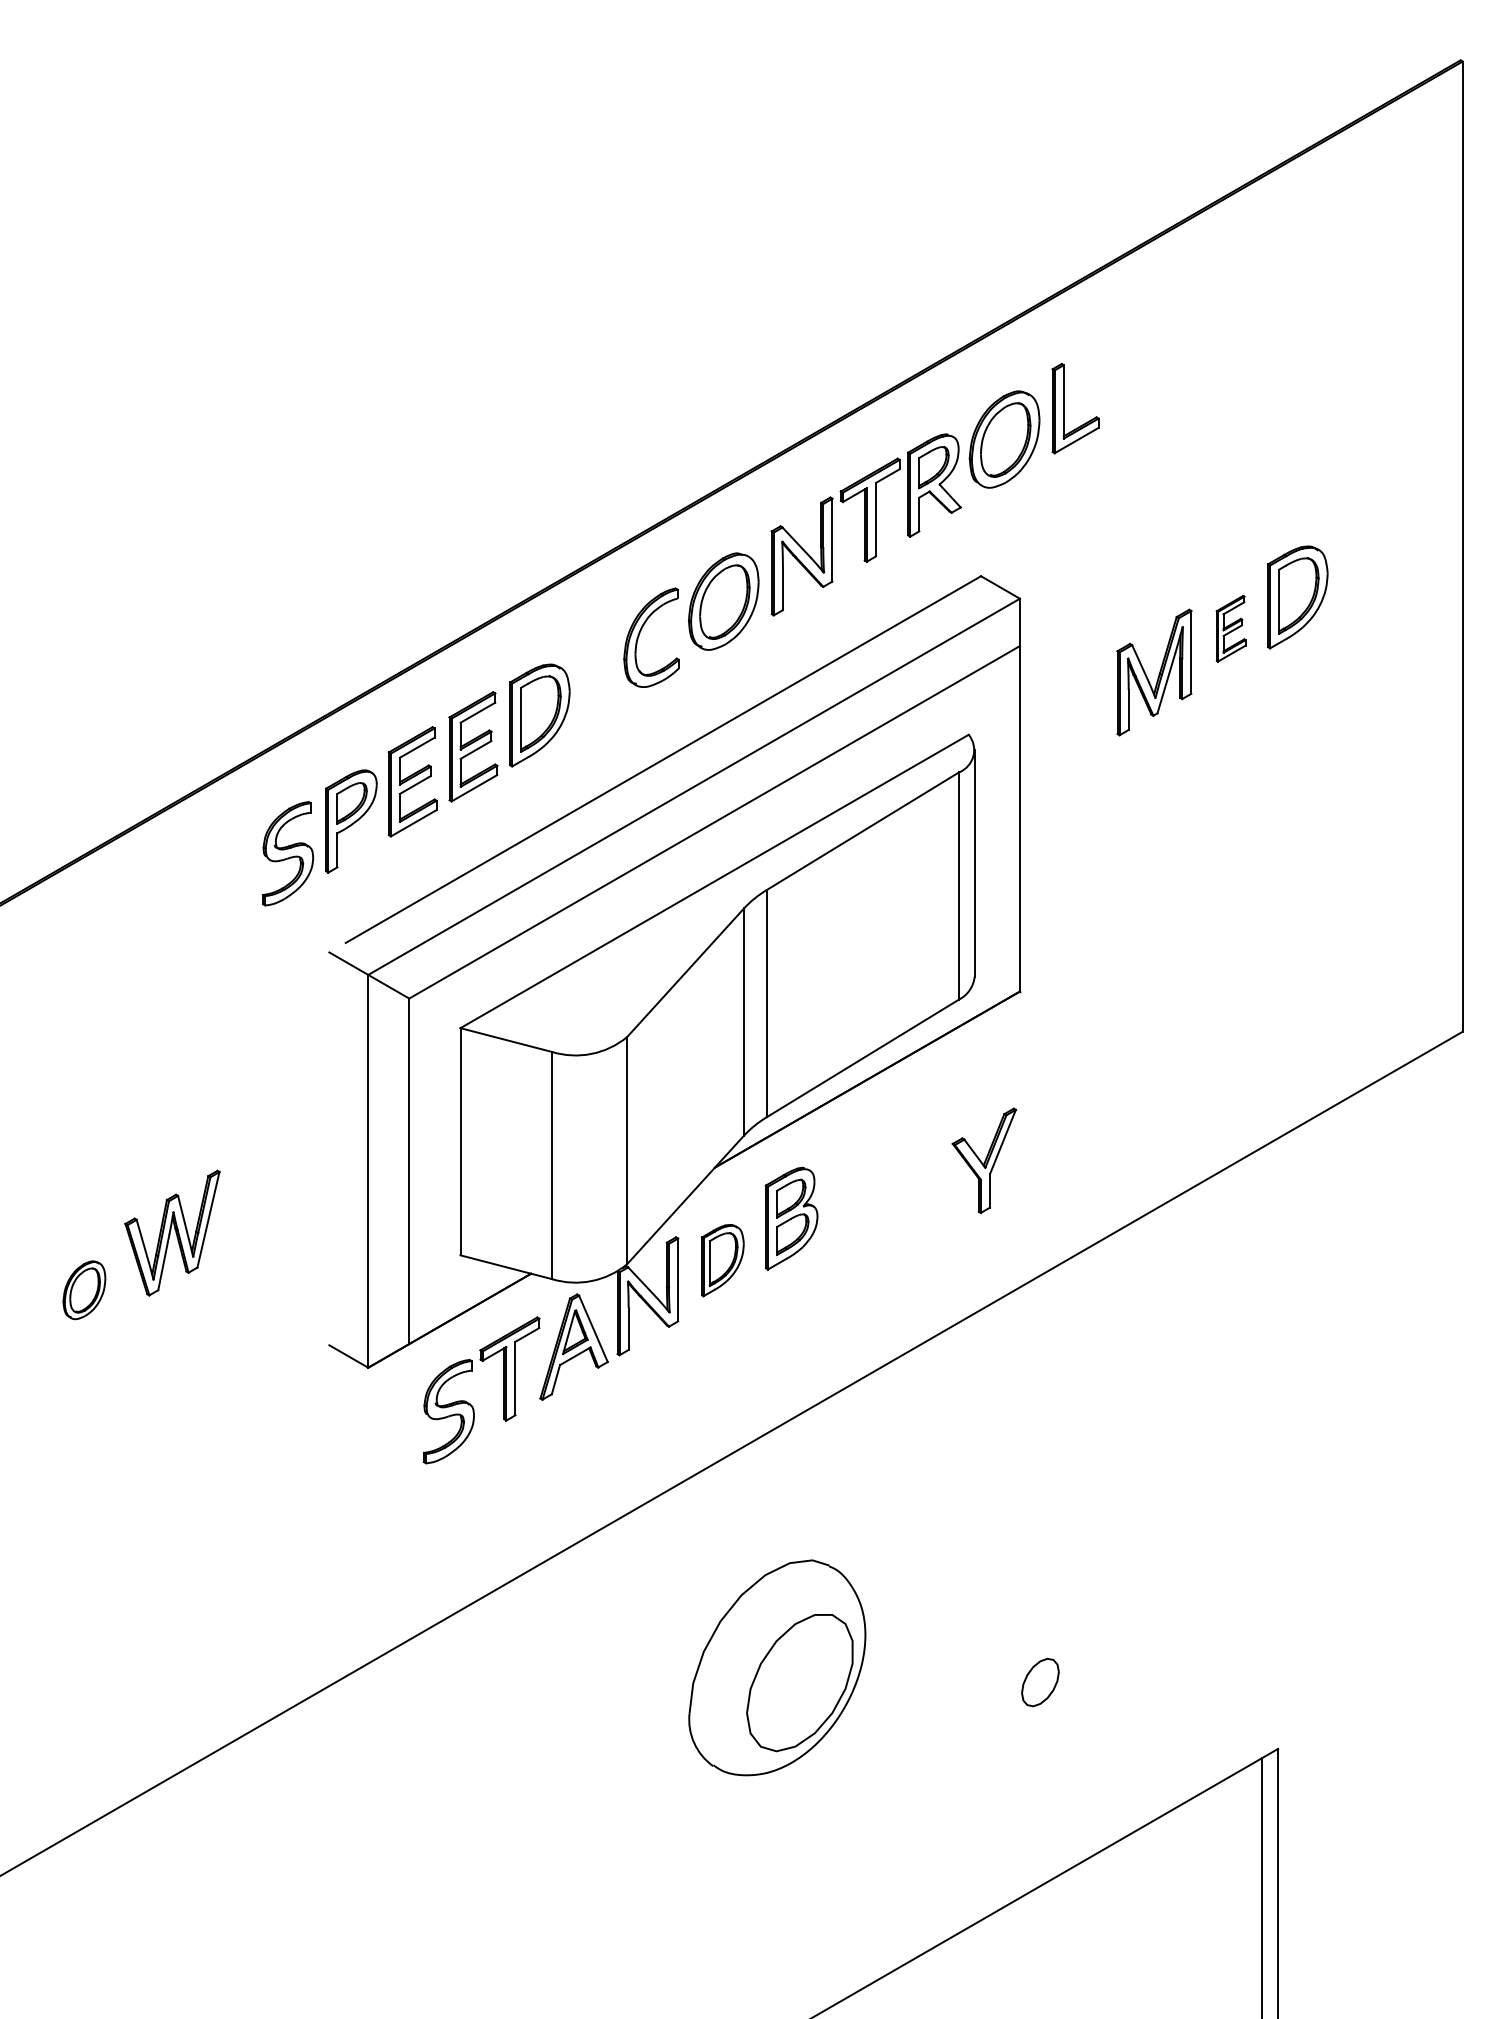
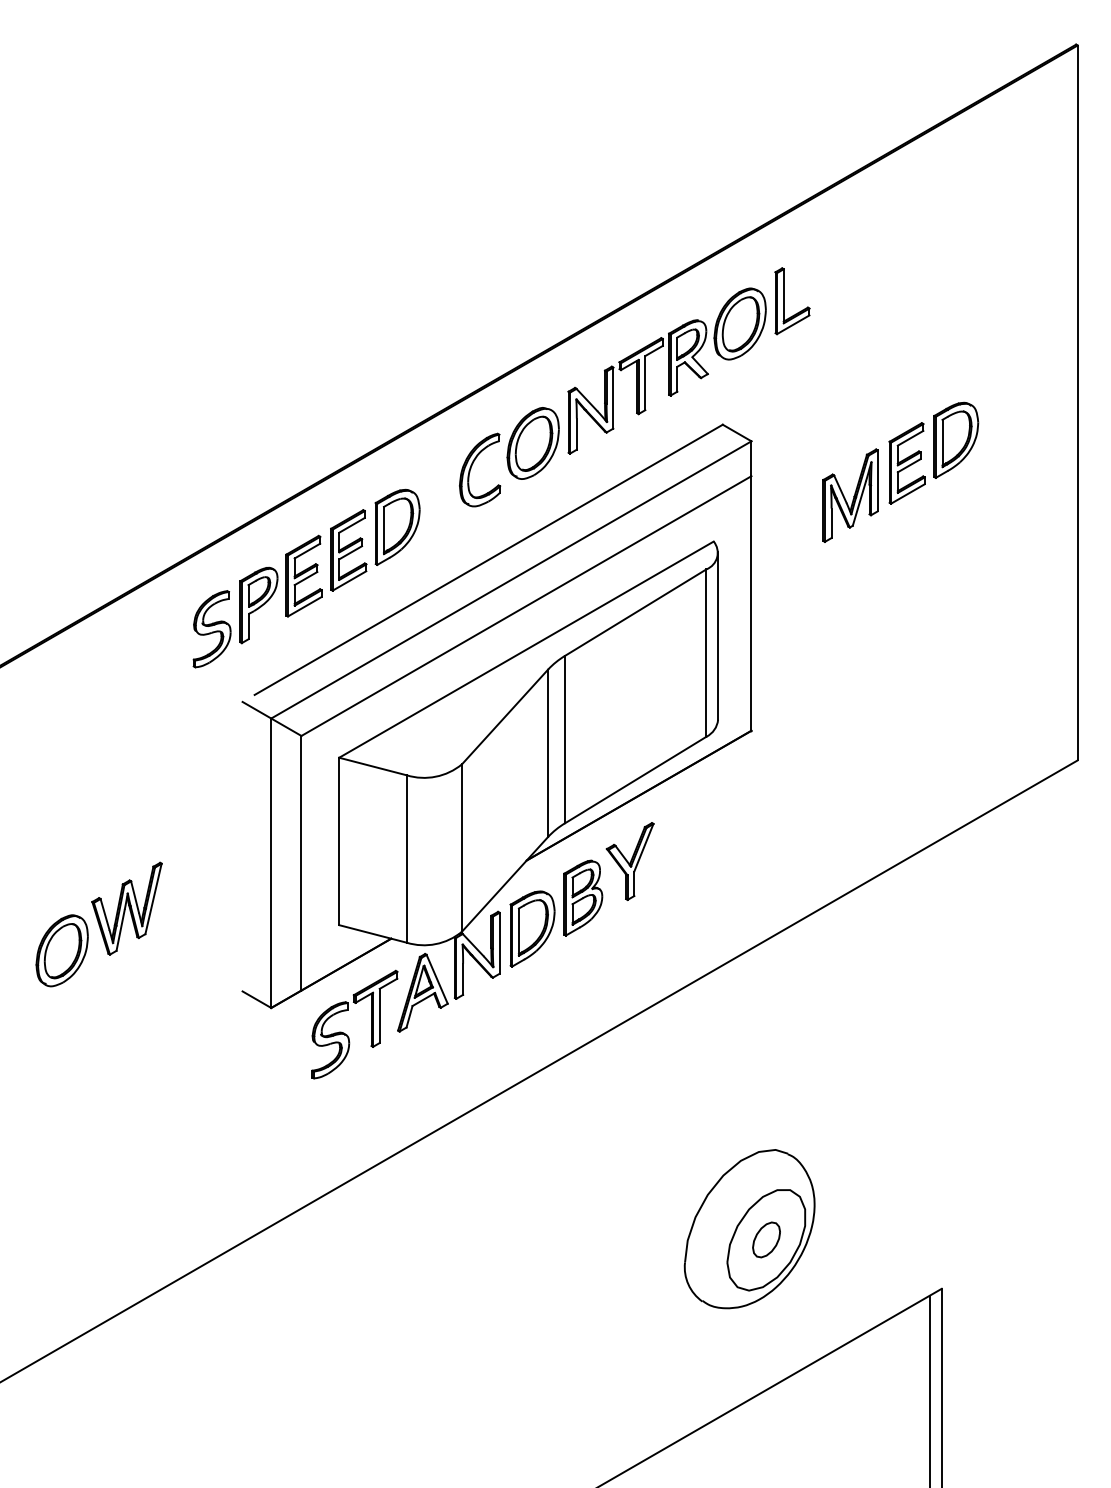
part: (1230, 628) -> (906, 463), size x1.67
part: (983, 1160) -> (629, 861), moved
part: (722, 1259) -> (532, 928), size x1.43
part: (83, 1289) -> (61, 950), size x1.67
part: (777, 1668) -> (749, 1229), moved

